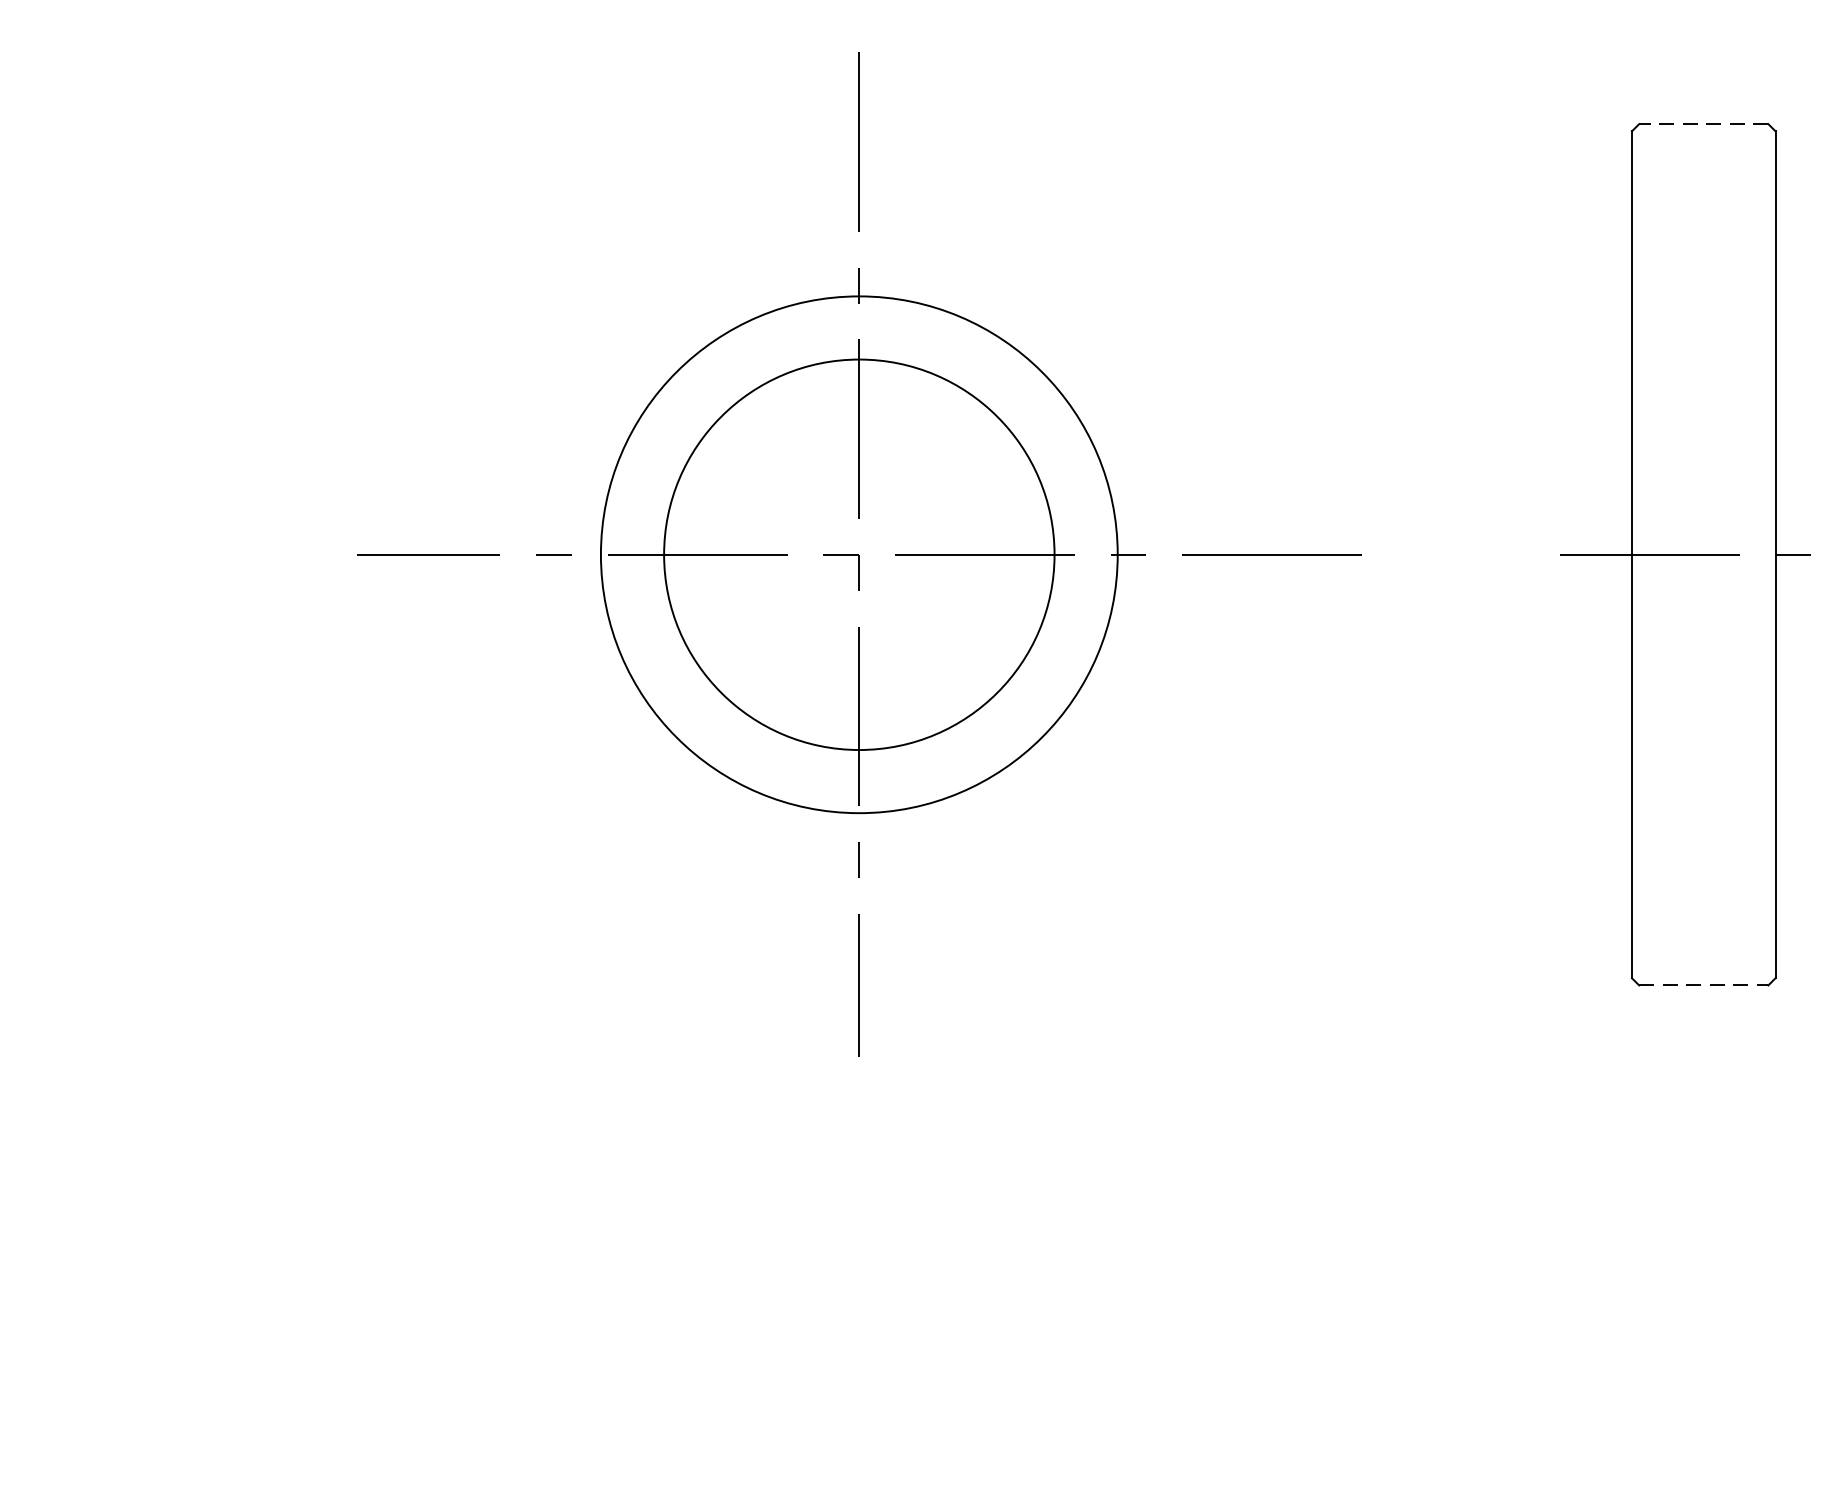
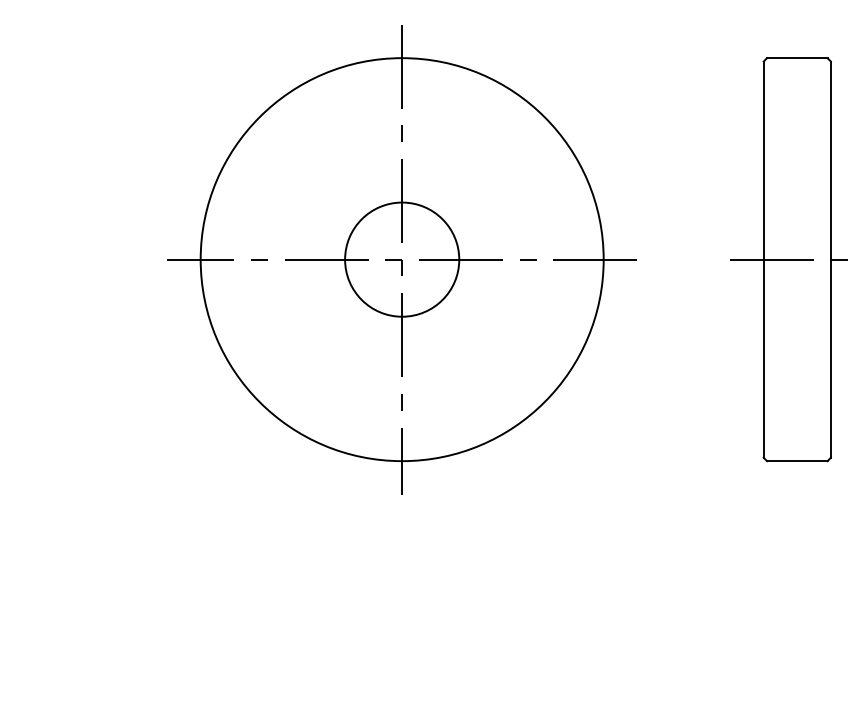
line: (1702, 124) -> (796, 58), dashed -> solid
circle: (857, 554) -> (401, 259), size x1.67
circle: (860, 554) -> (402, 259), size x0.62
line: (1704, 986) -> (797, 461), dashed -> solid

